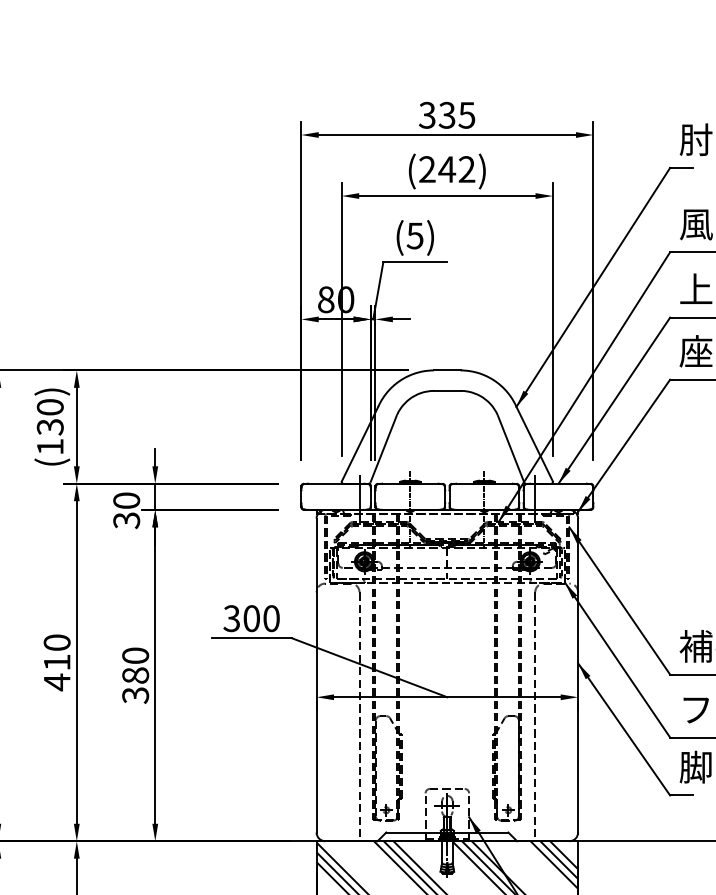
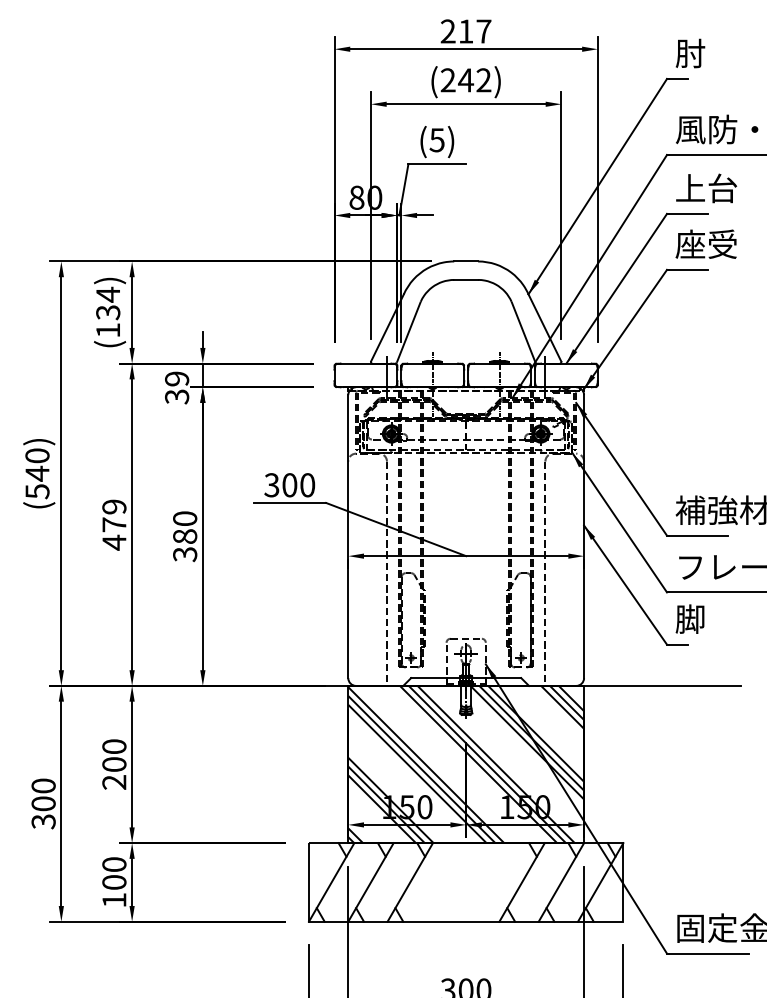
text: (446, 115) -> (465, 31), 335 -> 217
text: (50, 407) -> (108, 294), (130) -> (134)
text: (127, 500) -> (177, 378), 30 -> 39
text: (57, 652) -> (114, 515), 410 -> 479

